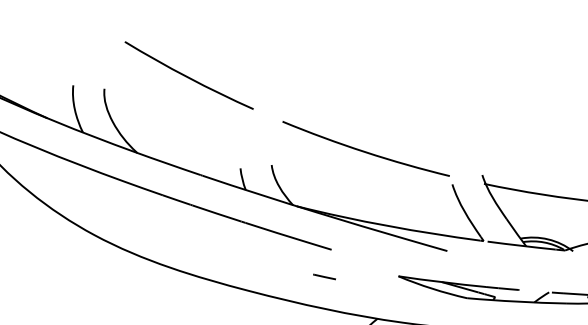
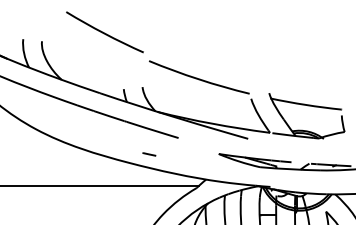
part: (188, 75) -> (104, 32), moved
line: (324, 277) -> (149, 154), moved

